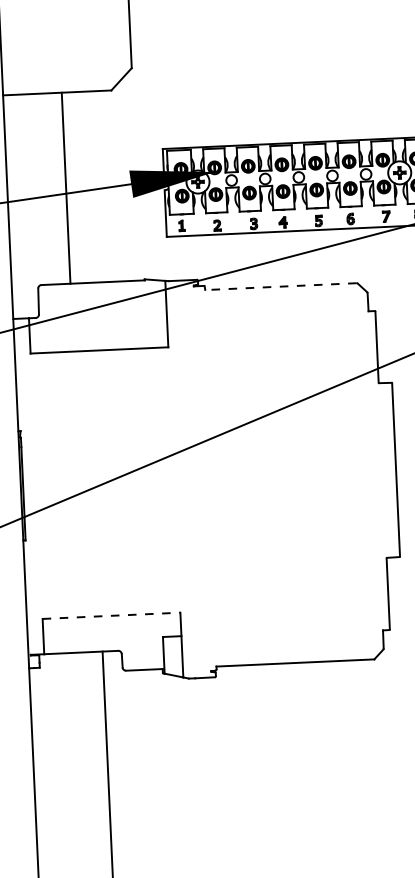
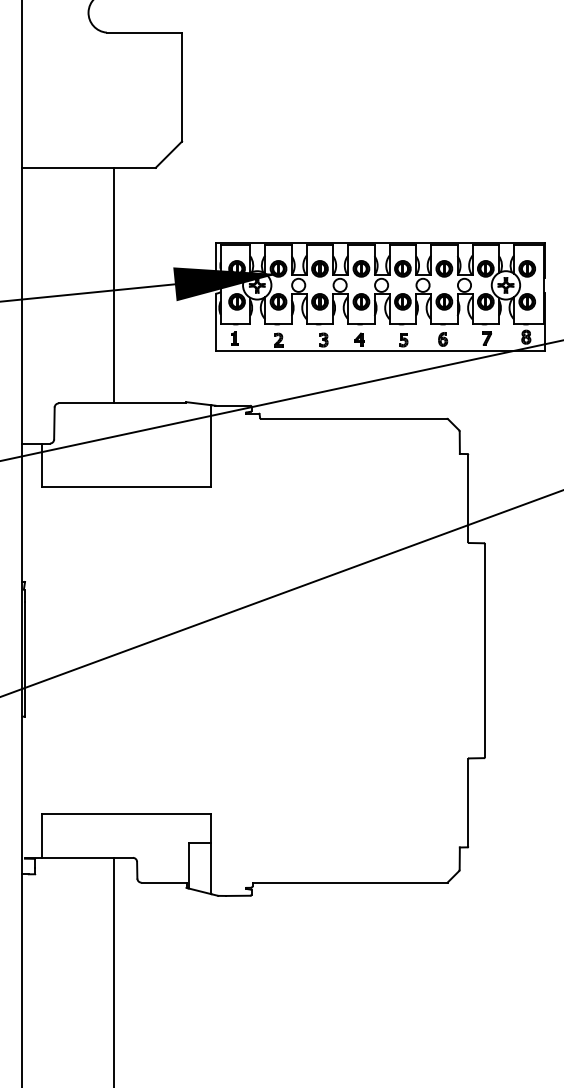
line: (66, 188) -> (113, 285), moved
line: (280, 286) -> (353, 418), dashed -> solid
line: (111, 615) -> (126, 814), dashed -> solid

